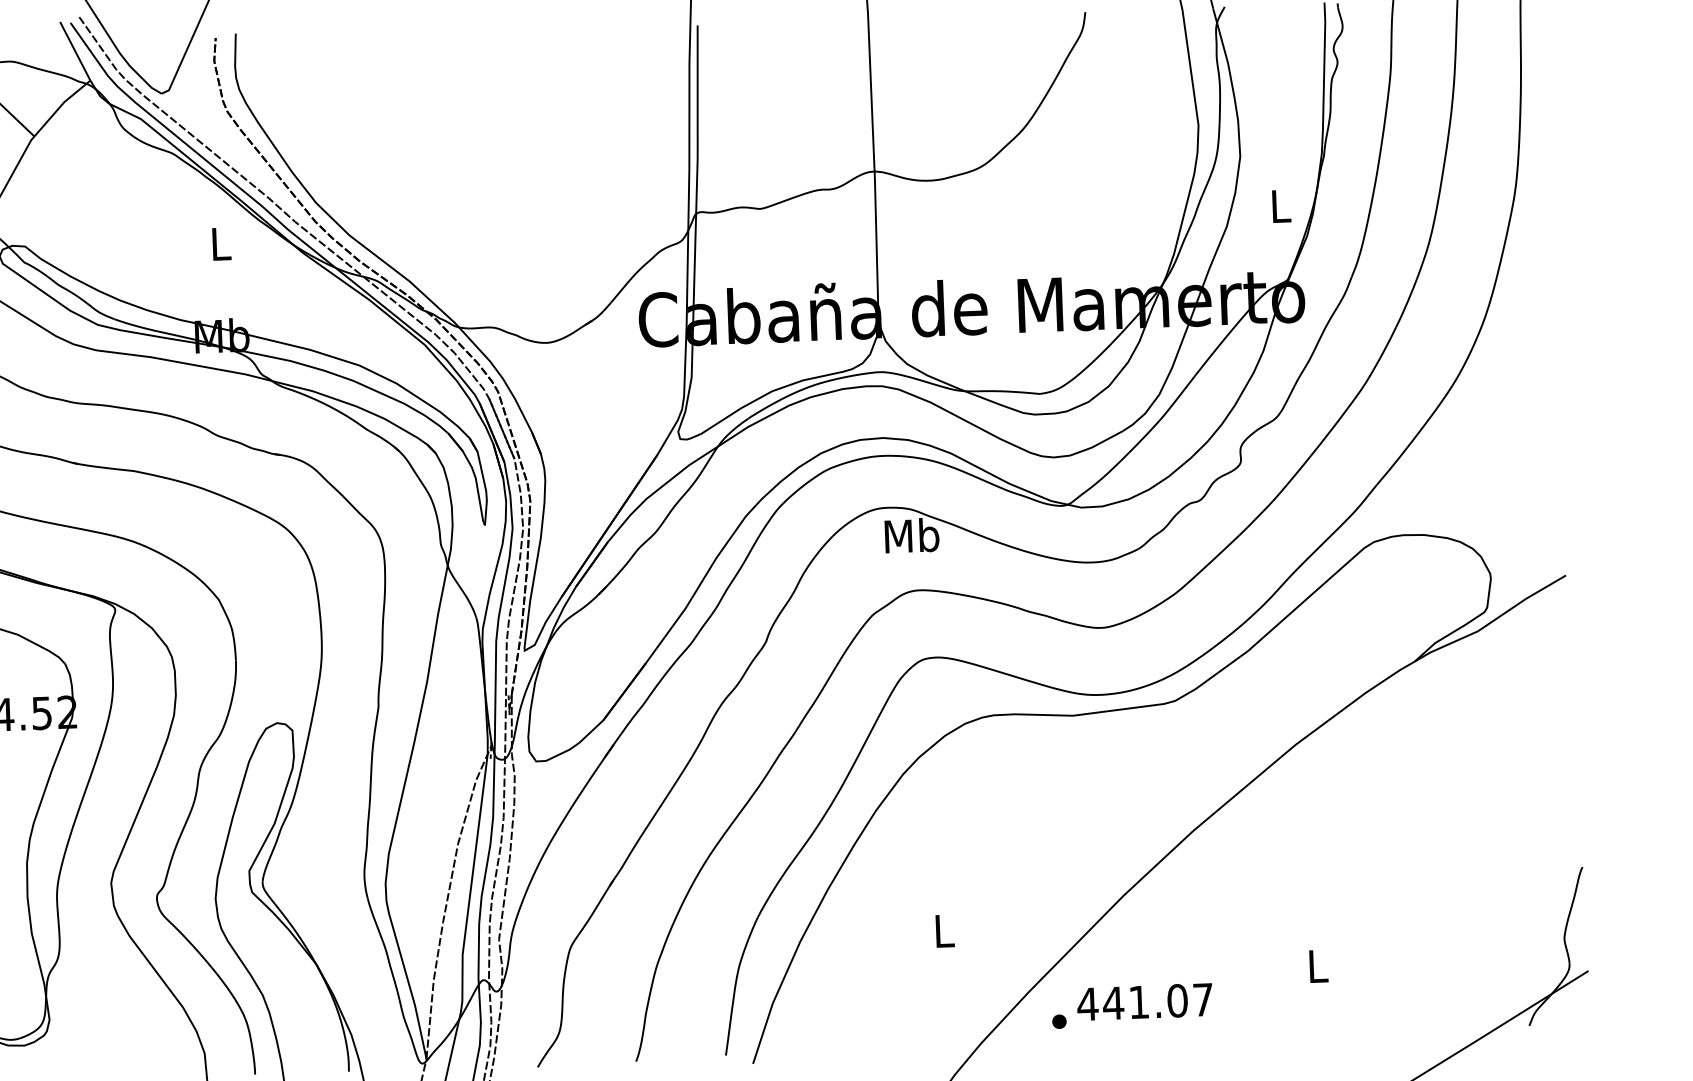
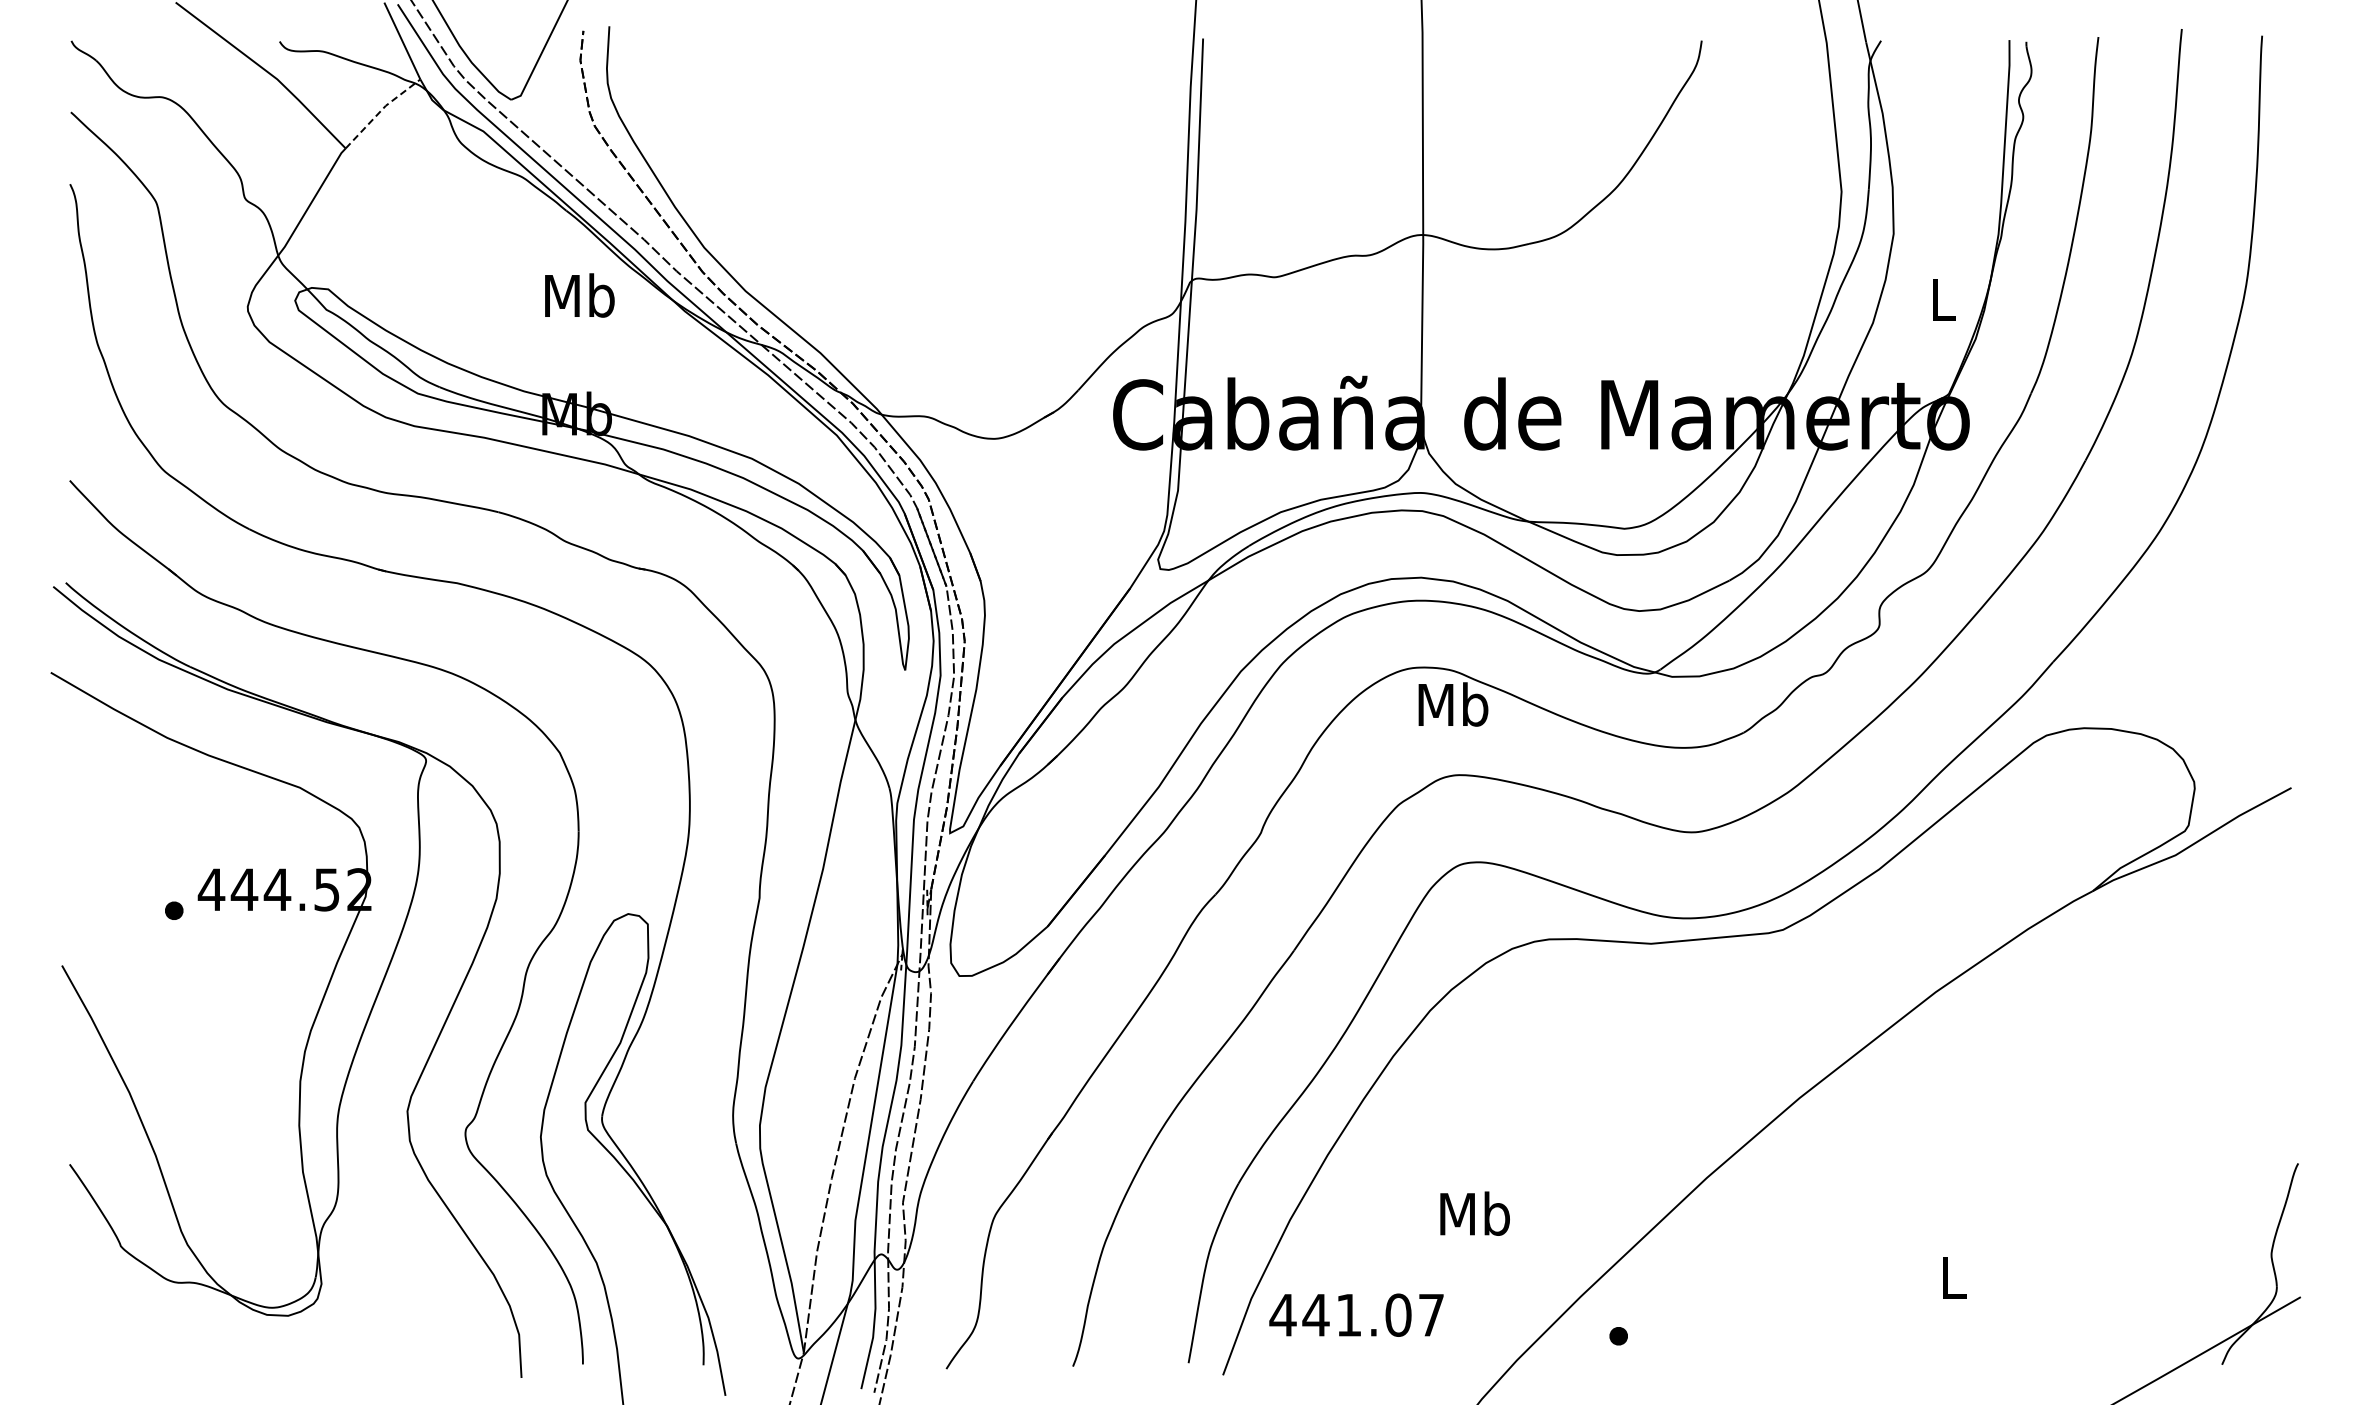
line: (61, 105) -> (381, 110), solid -> dashed
text: (220, 243) -> (579, 295), L -> Mb
text: (943, 930) -> (1474, 1213), L -> Mb
text: (1144, 1001) -> (1356, 1314), moved

